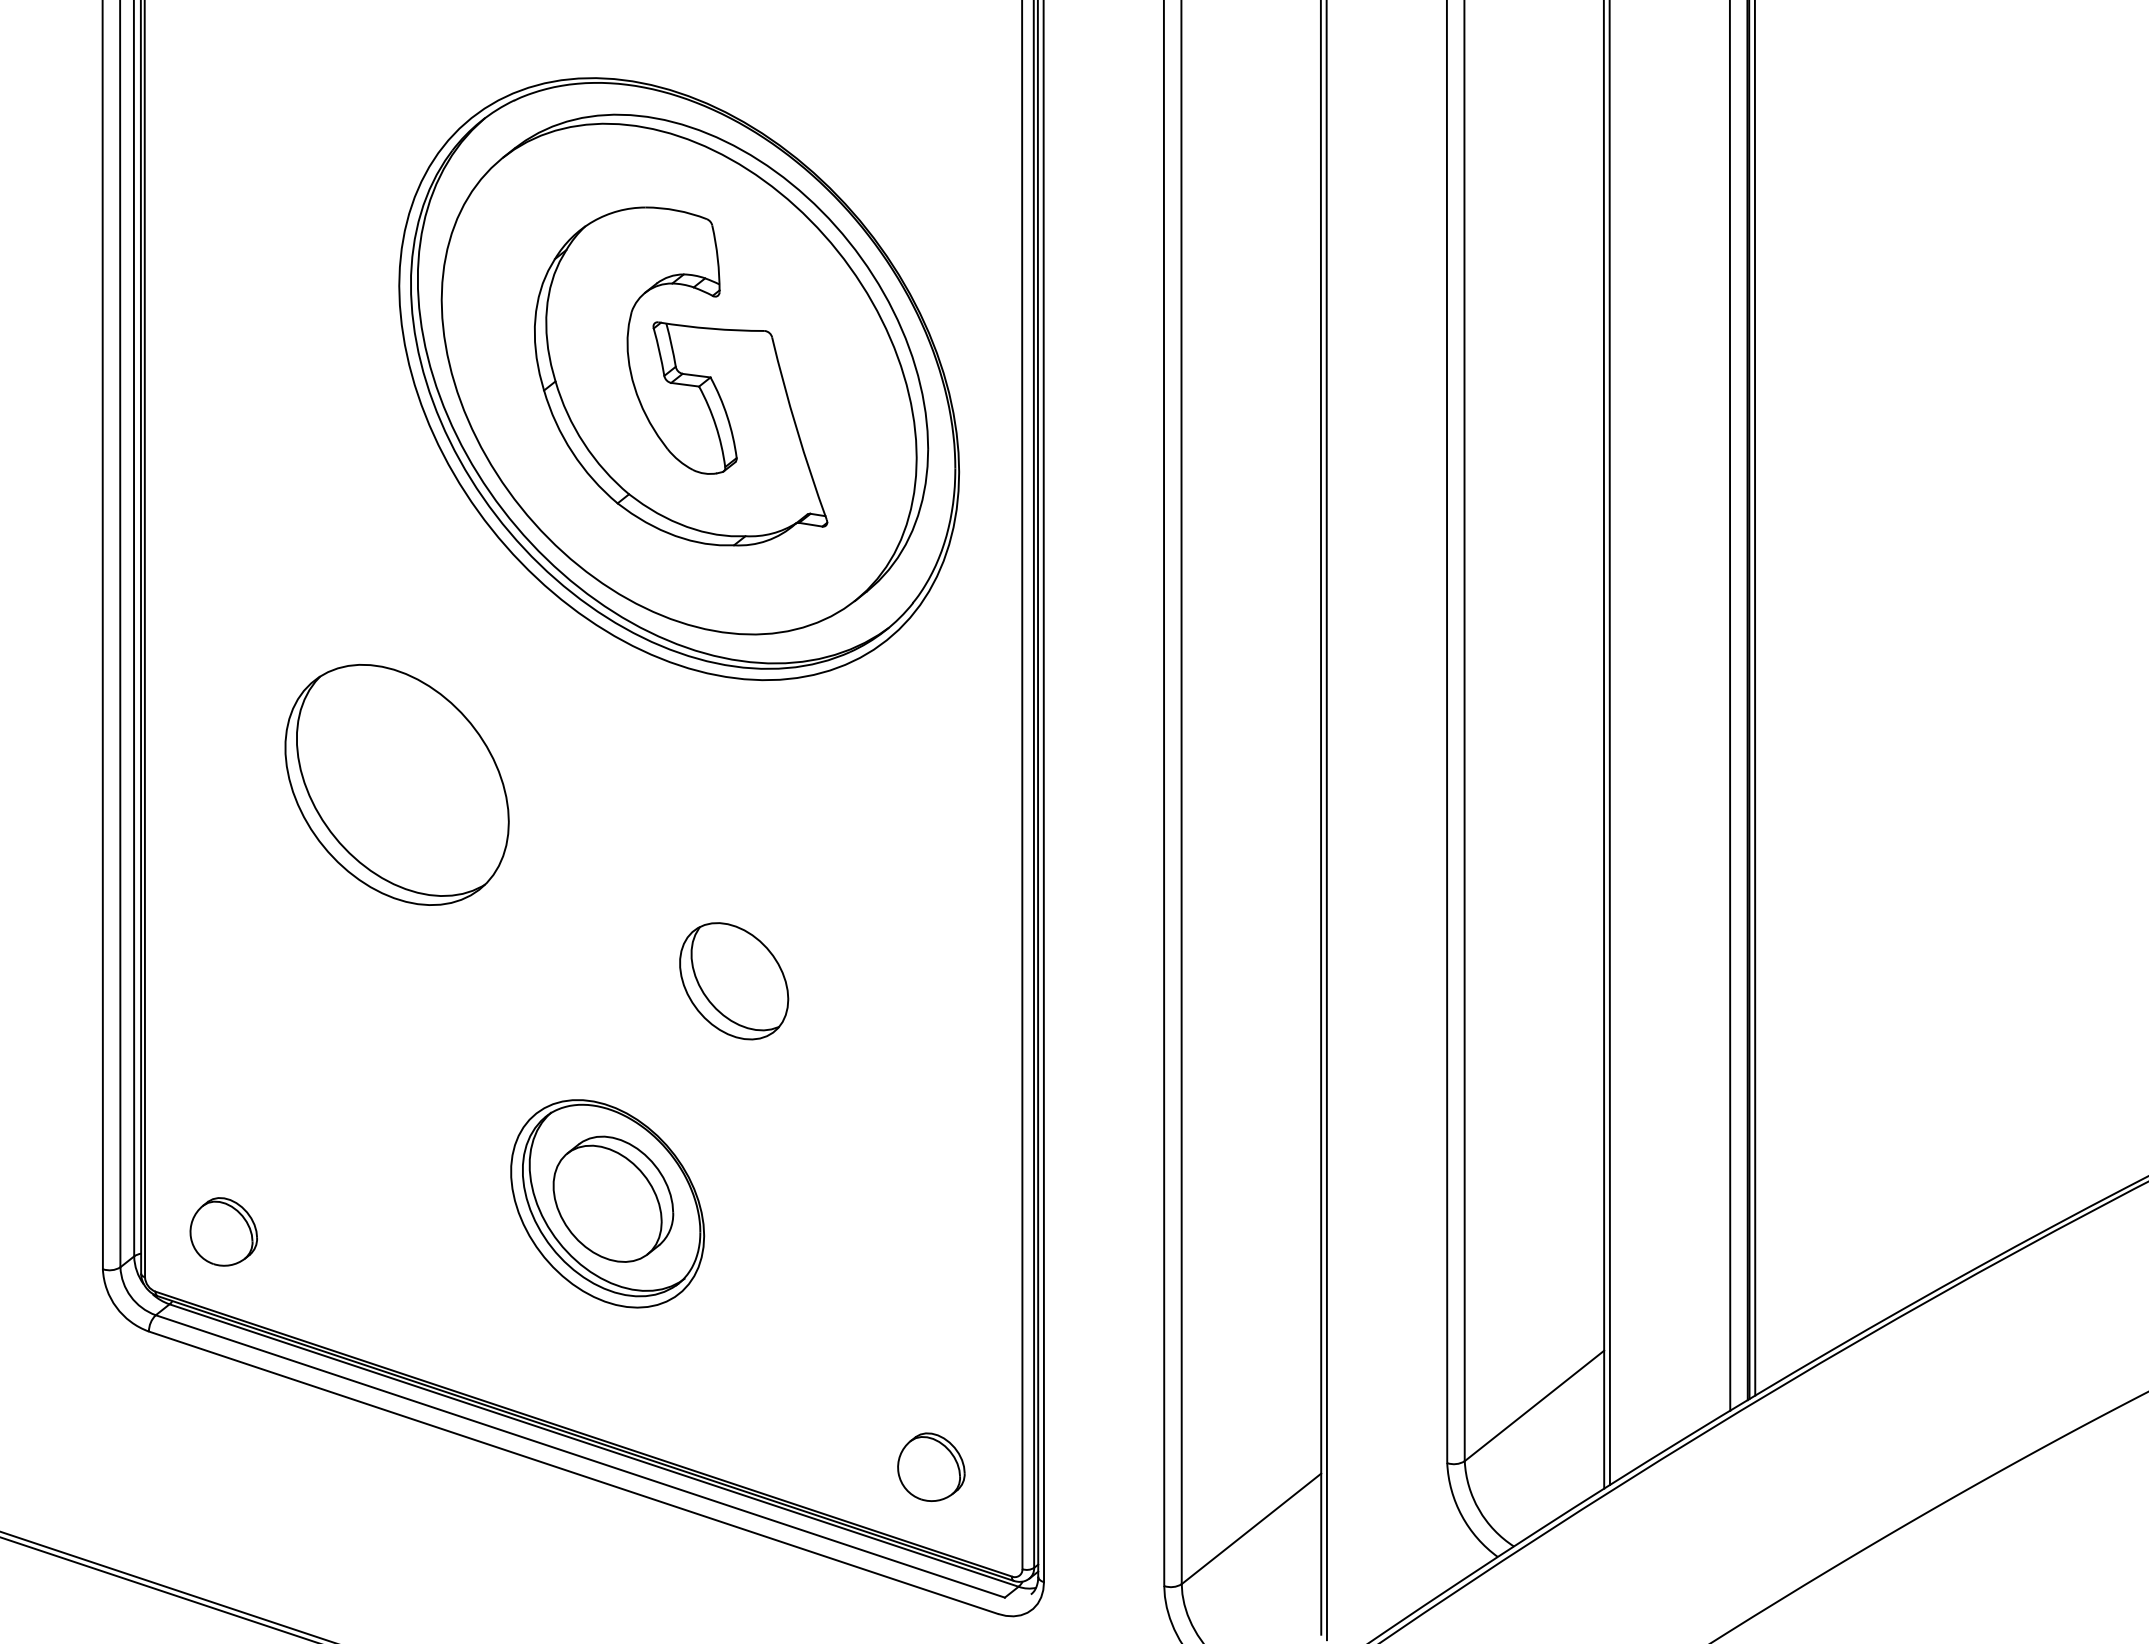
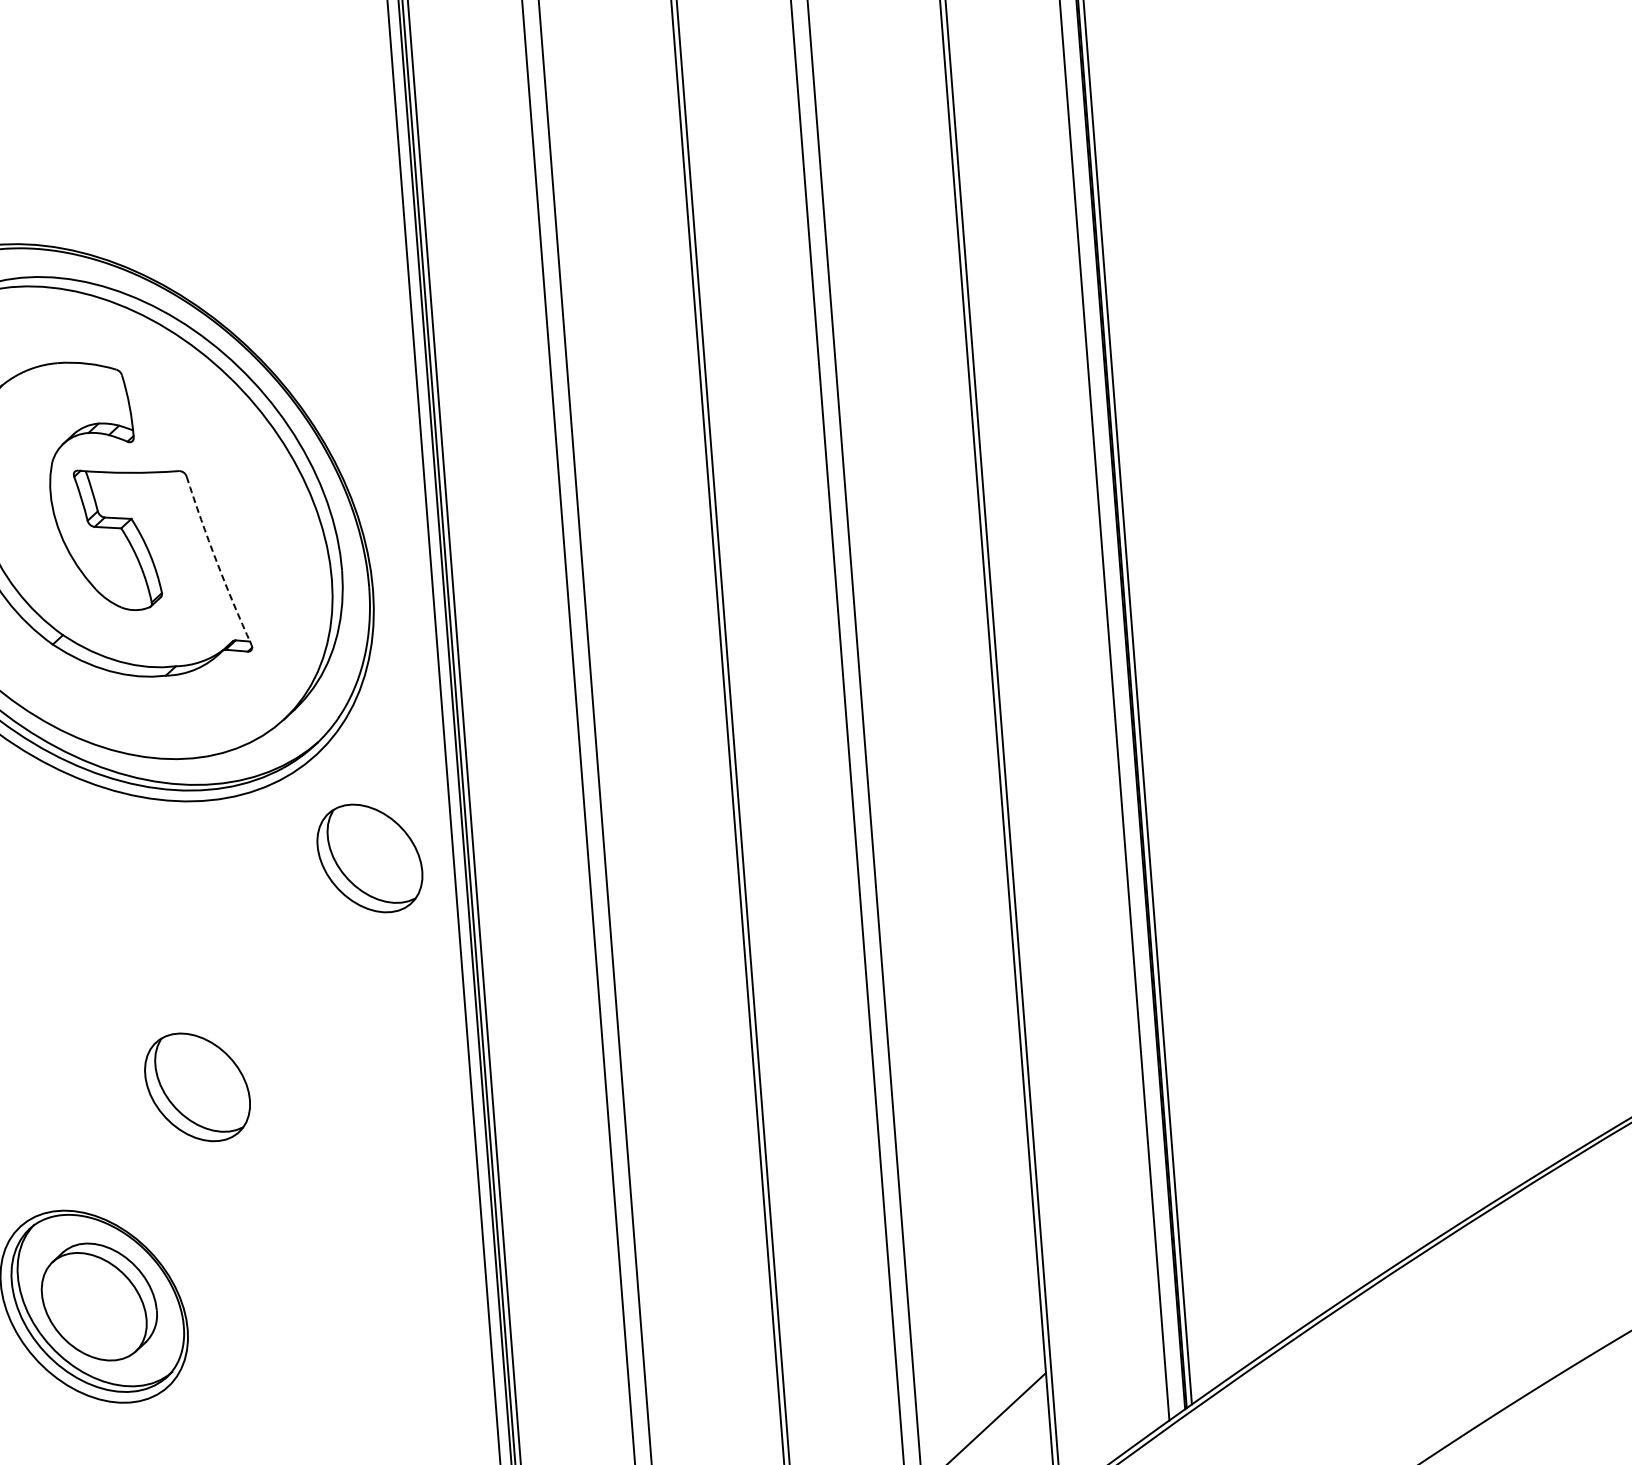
arc: (796, 429) -> (216, 561), solid -> dashed
part: (934, 754) -> (370, 858), added

